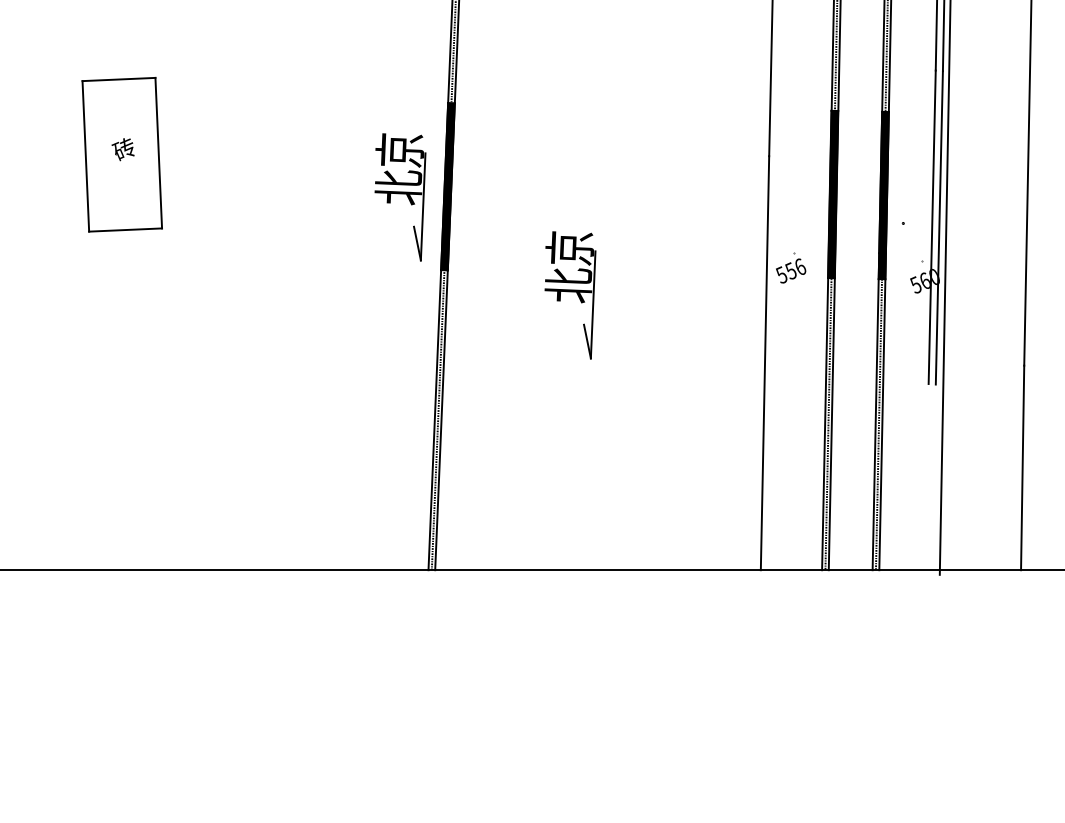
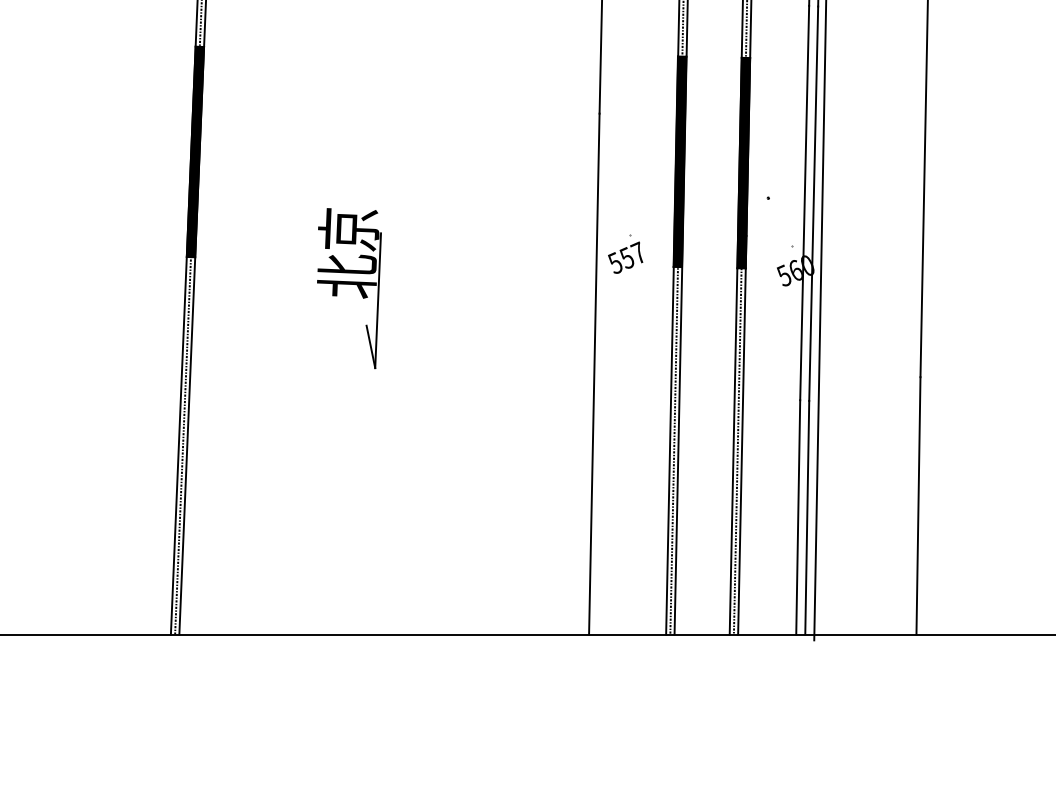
part: (400, 197) -> (135, 165), removed
text: (799, 266) -> (637, 252), 556 -> 557
line: (926, 477) -> (797, 517), added
line: (933, 477) -> (806, 517), added

